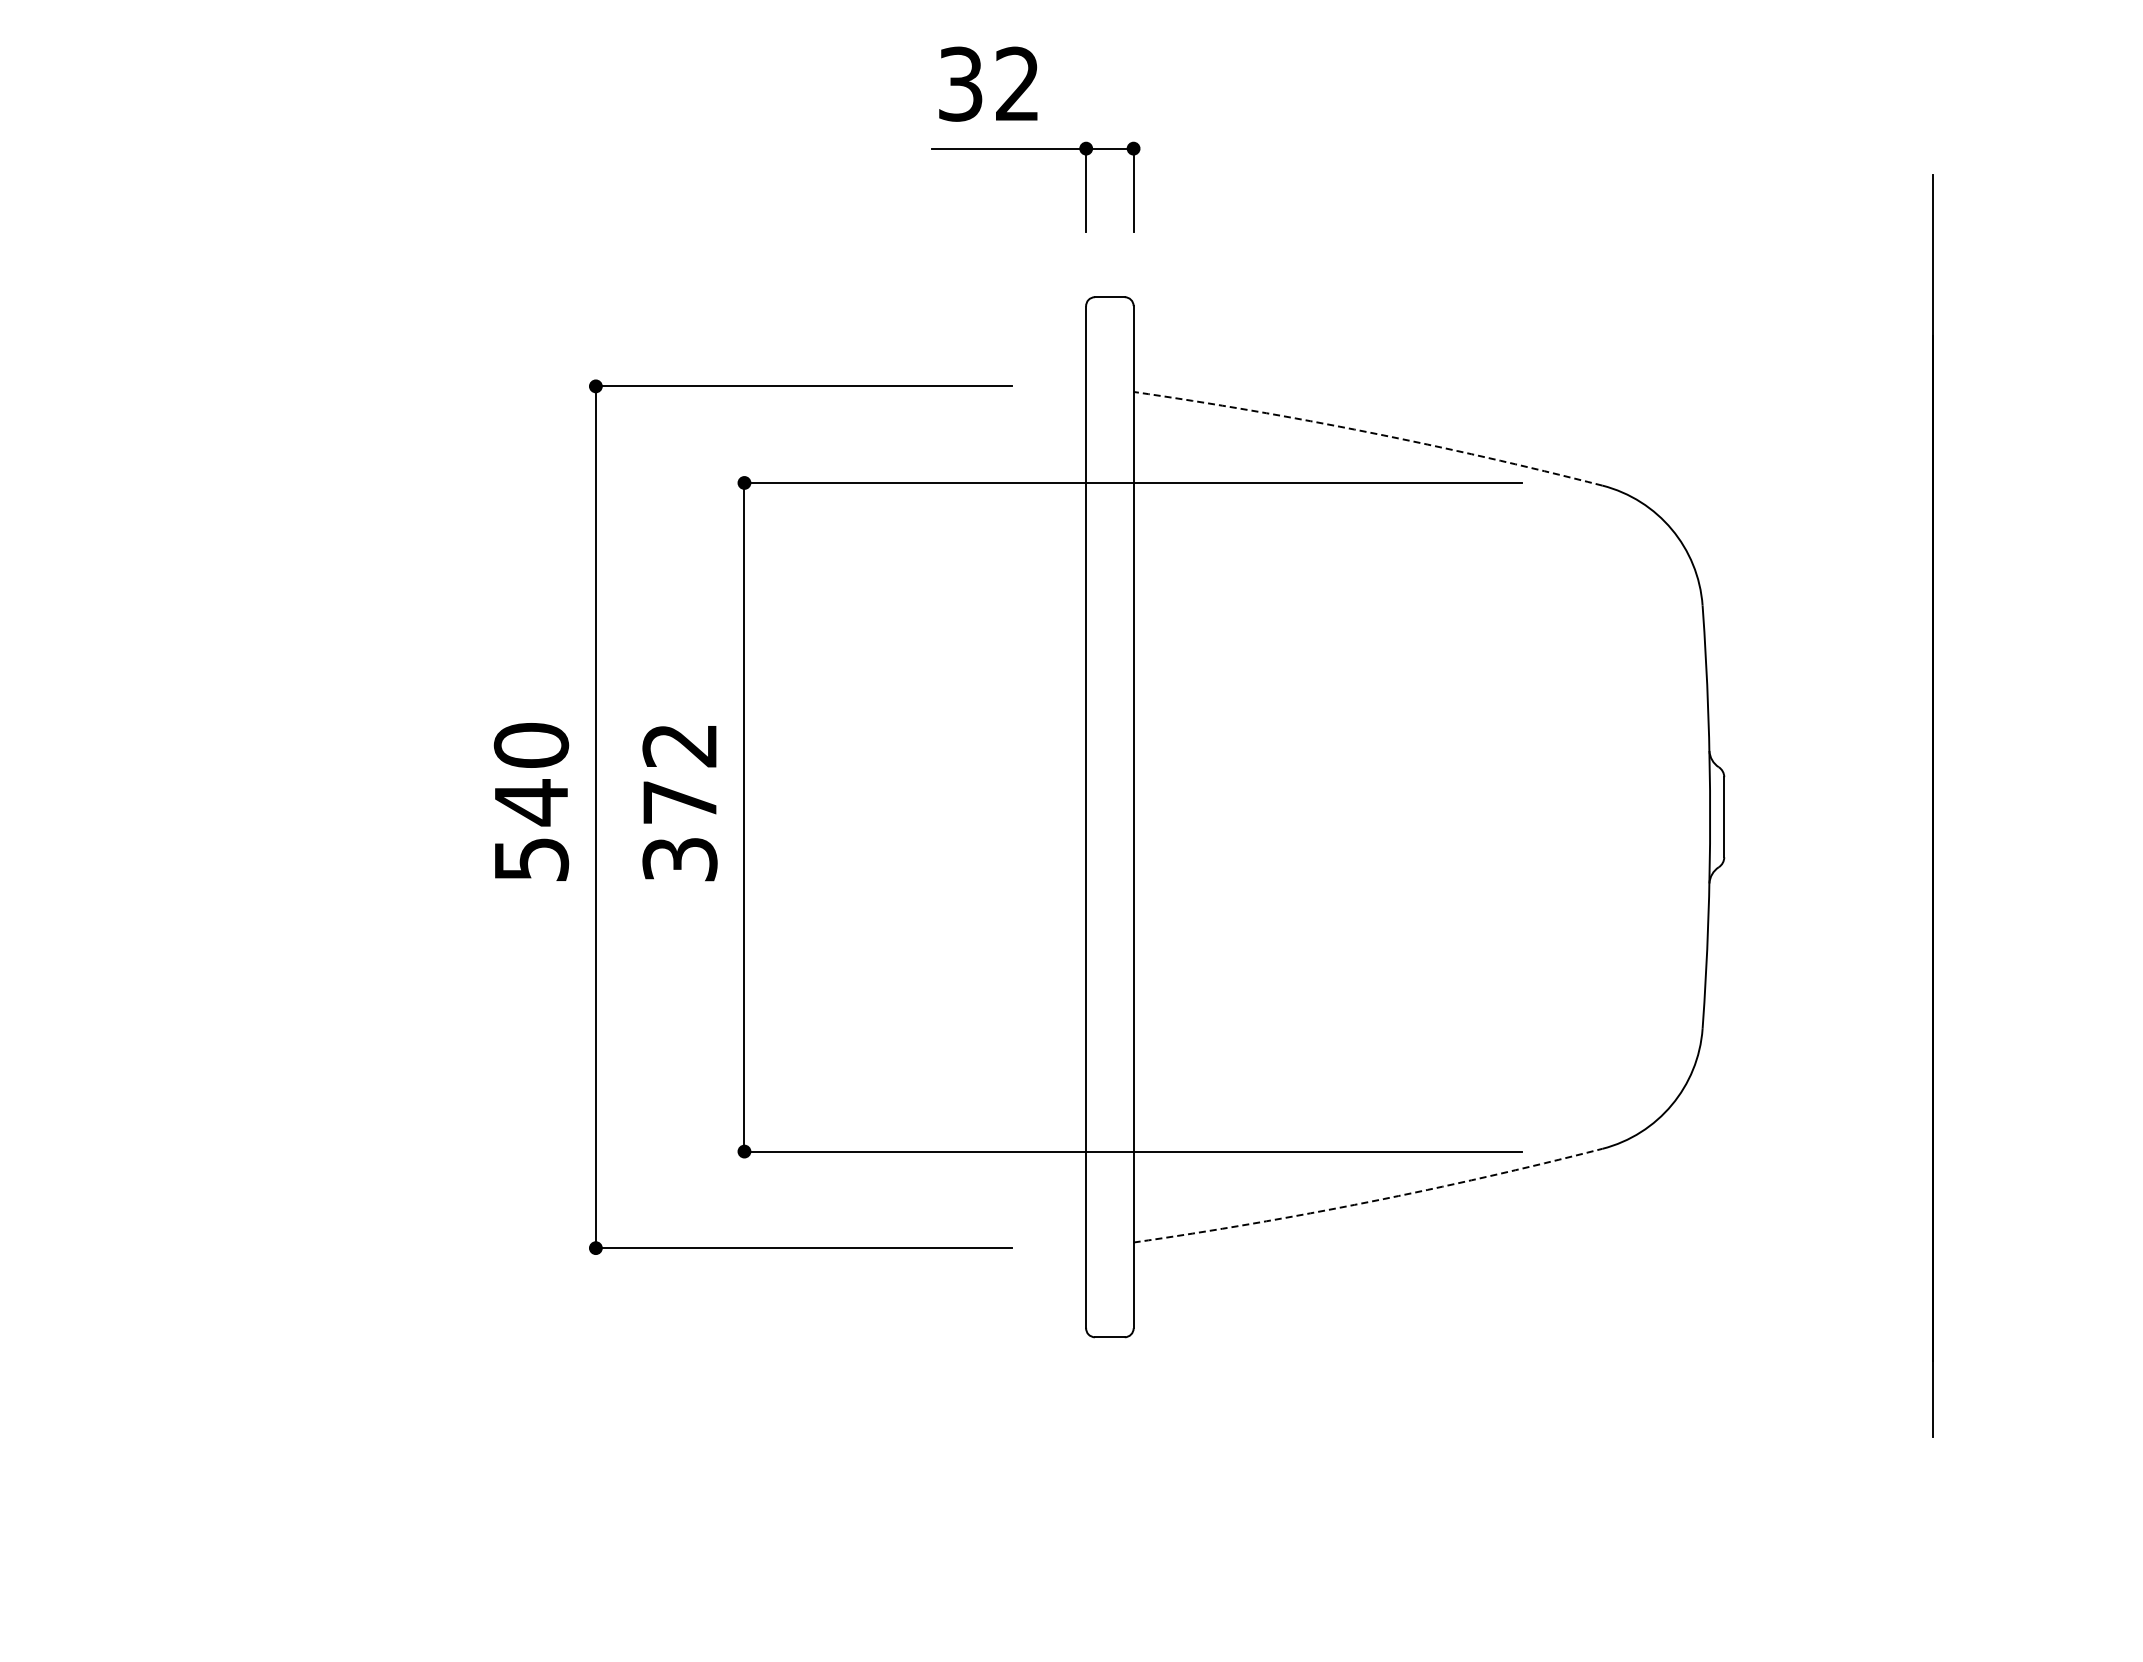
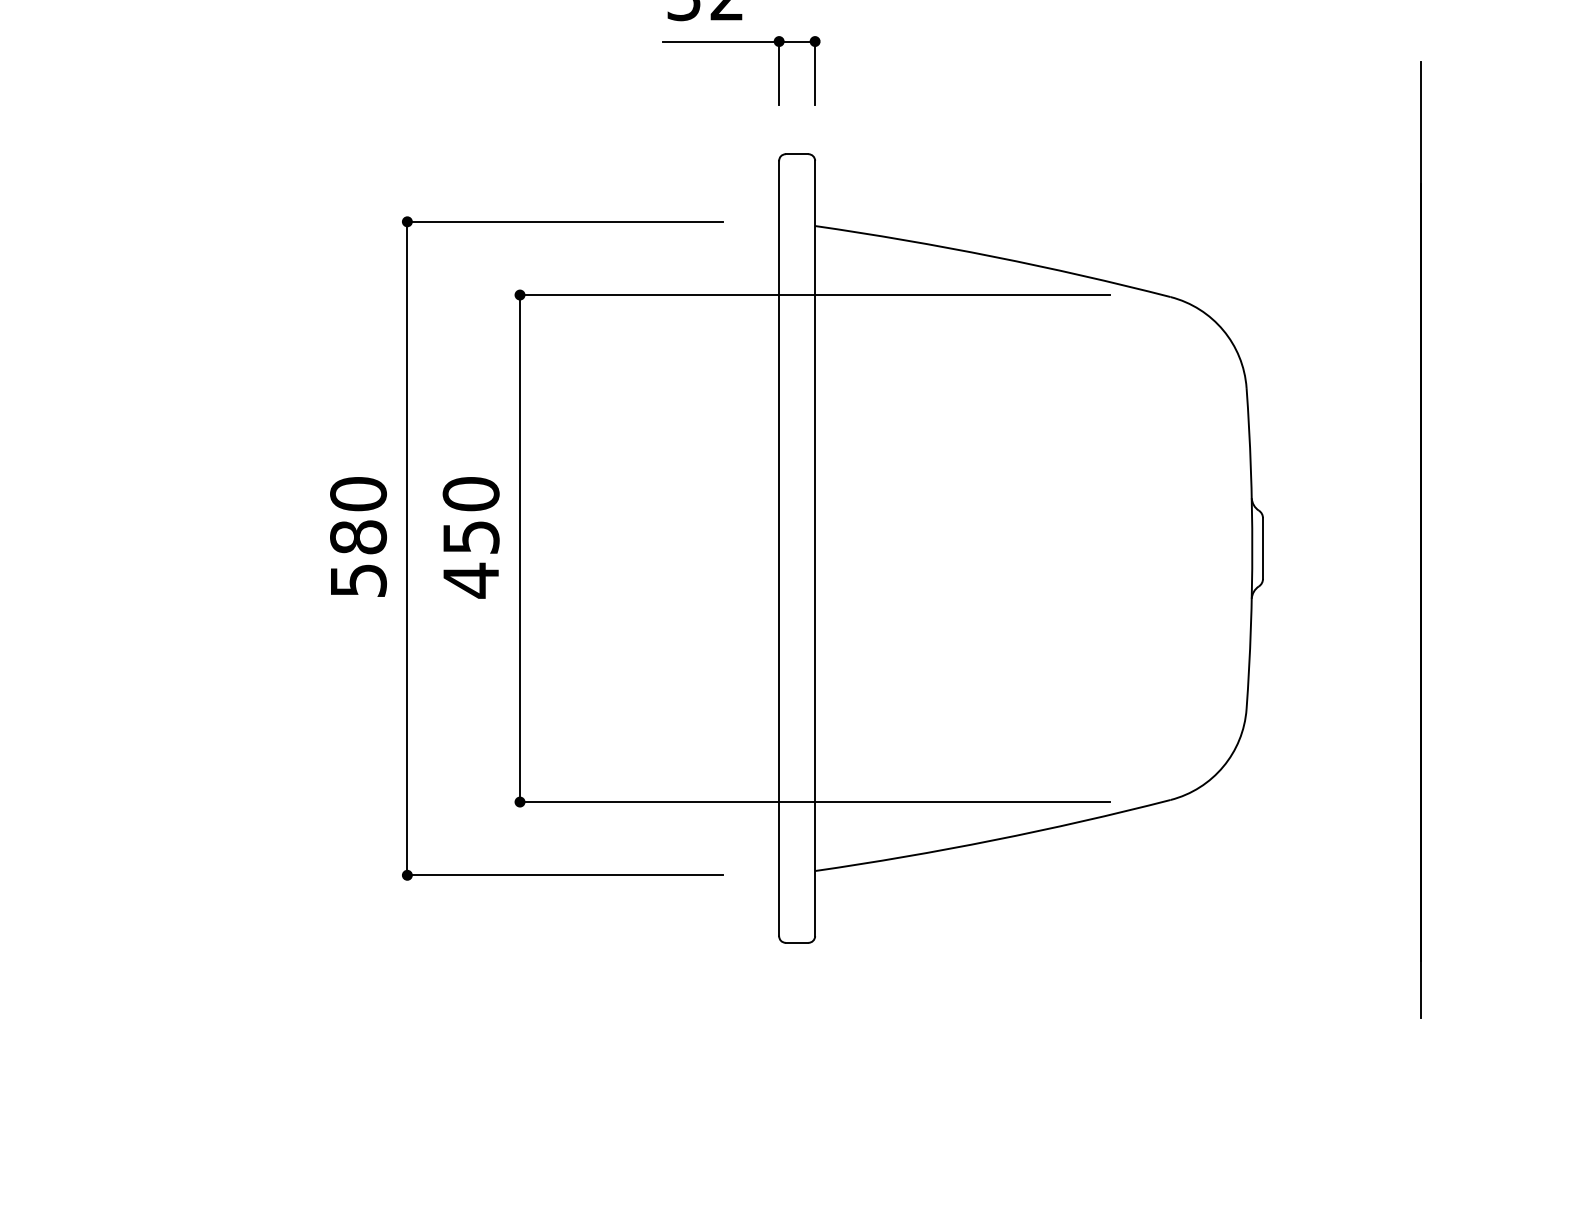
arc: (1369, 432) -> (994, 256), dashed -> solid
text: (531, 802) -> (358, 537), 540 -> 580
text: (679, 803) -> (470, 538), 372 -> 450
arc: (1369, 1201) -> (994, 839), dashed -> solid

